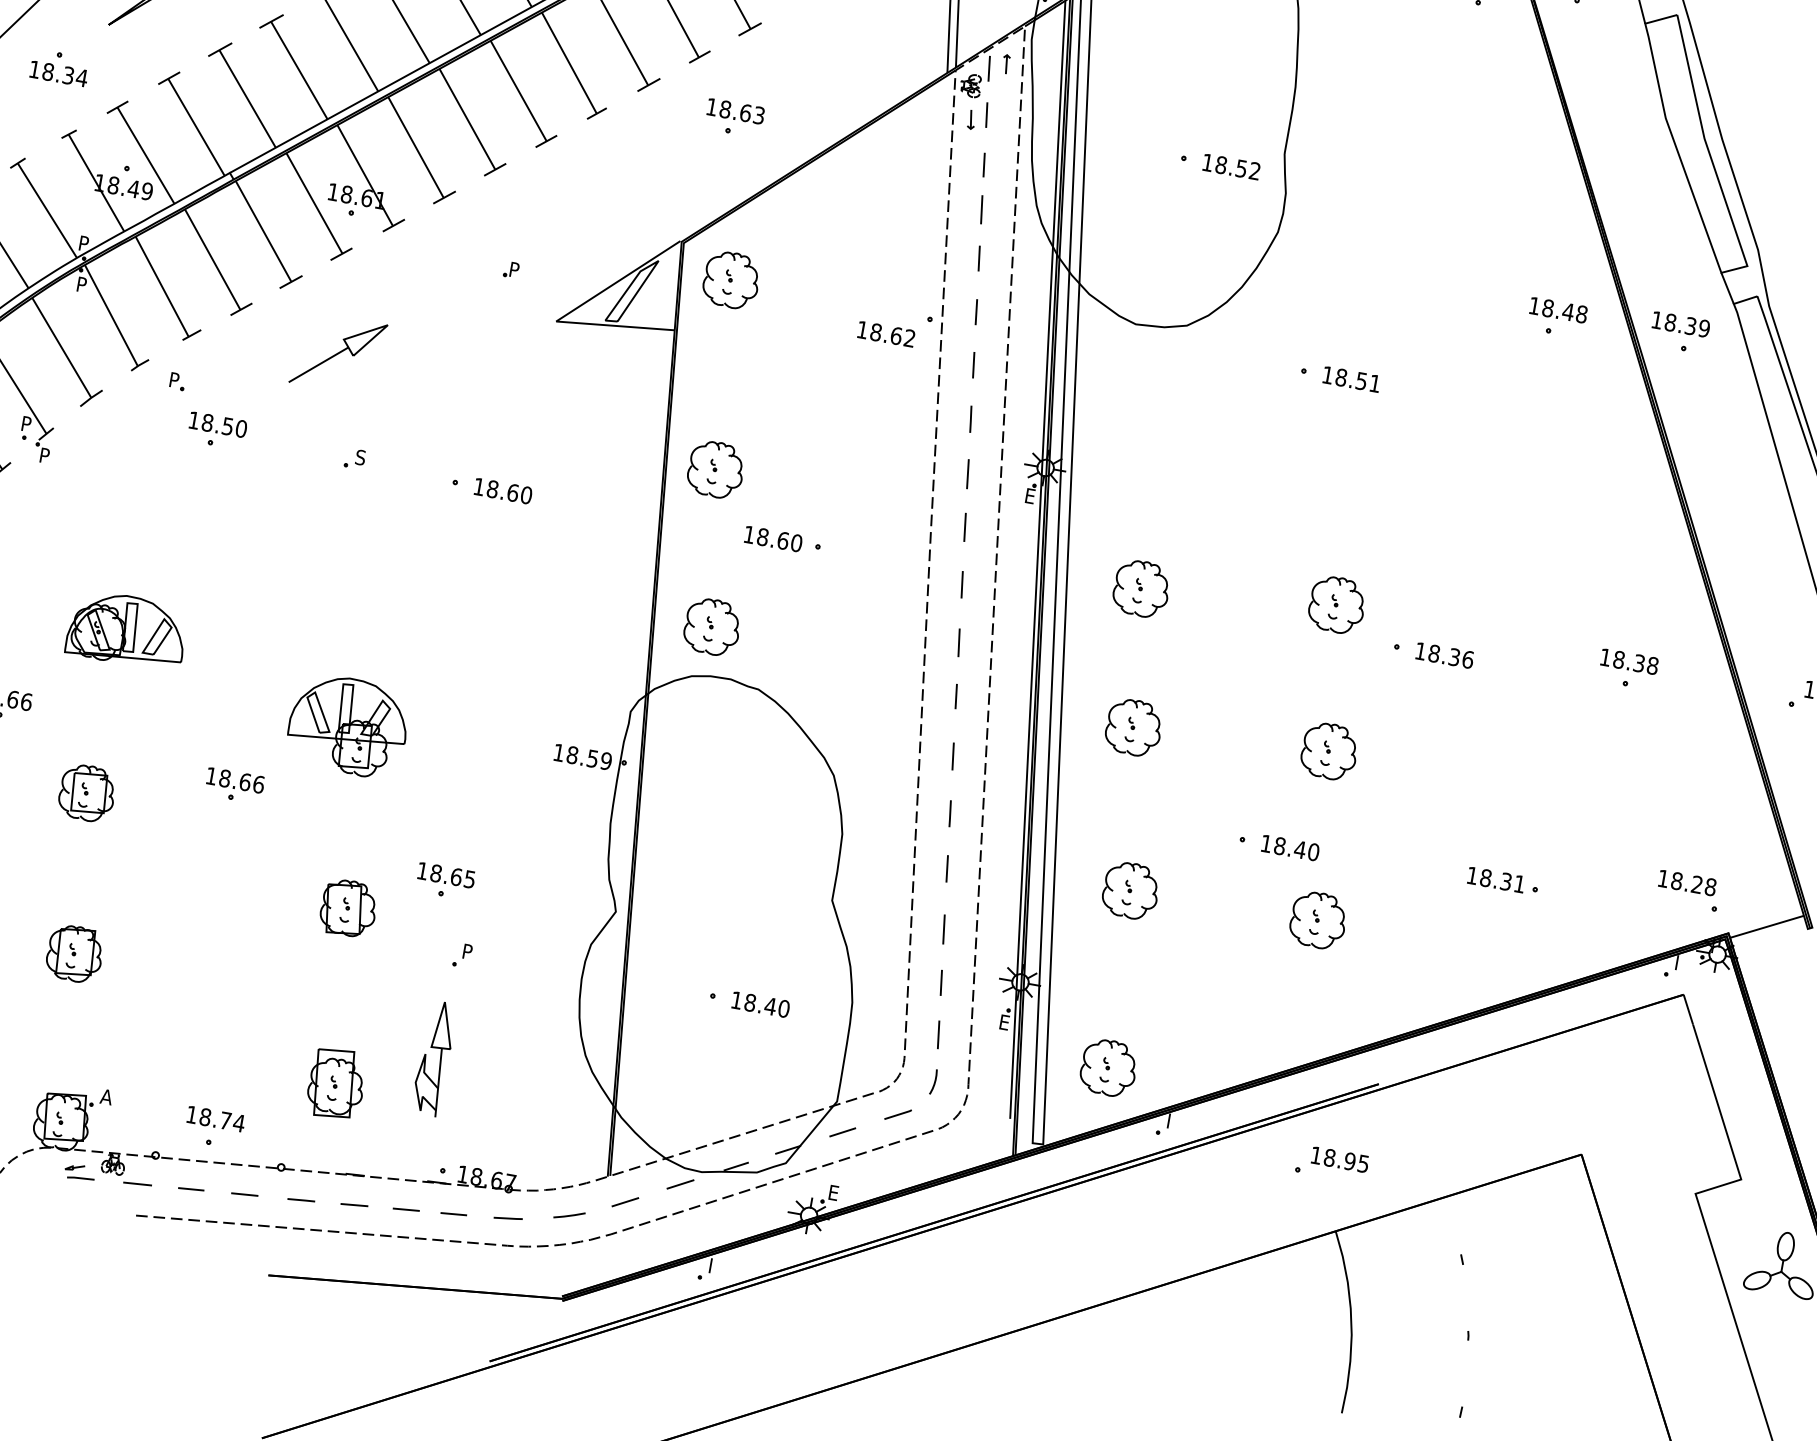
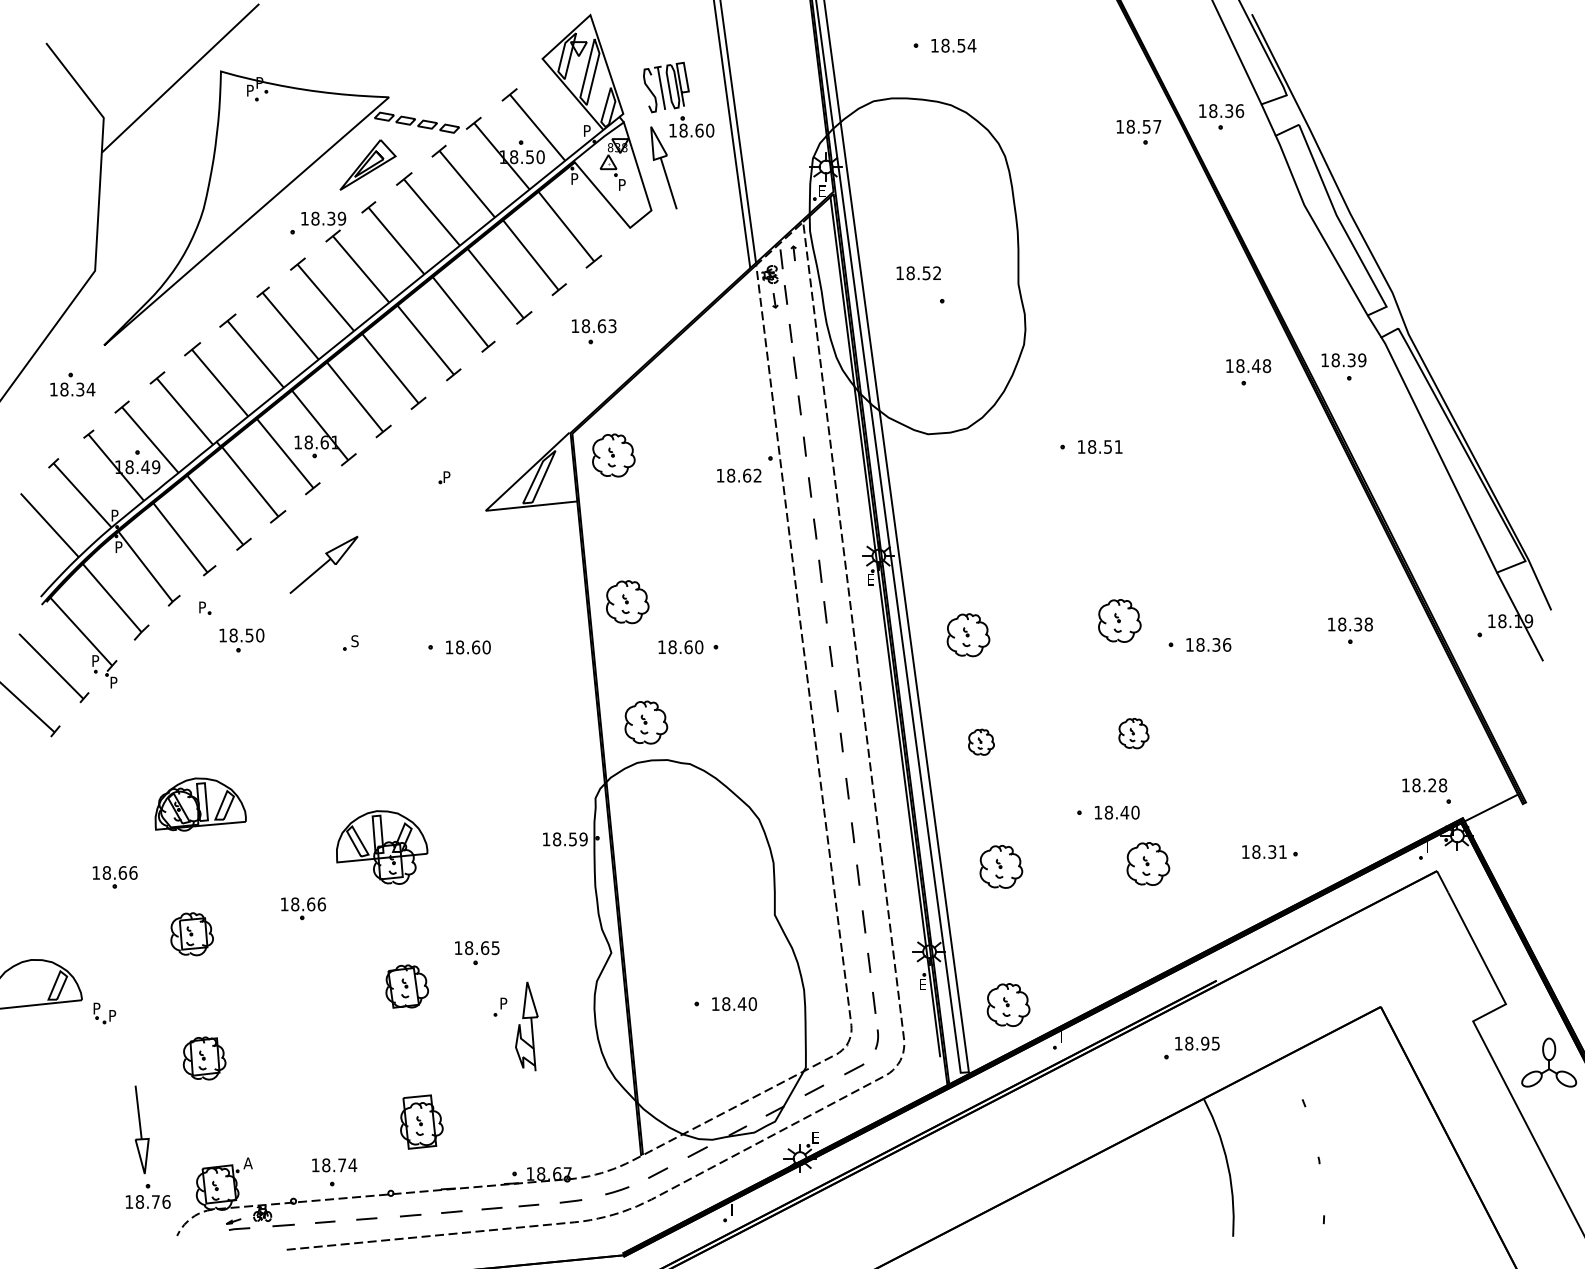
text: (1231, 167) -> (918, 273), moved
part: (1133, 728) -> (981, 742), size x0.6
part: (1329, 751) -> (1133, 733), size x0.7
part: (1502, 880) -> (1269, 851), moved
part: (433, 1058) -> (526, 1026), moved

